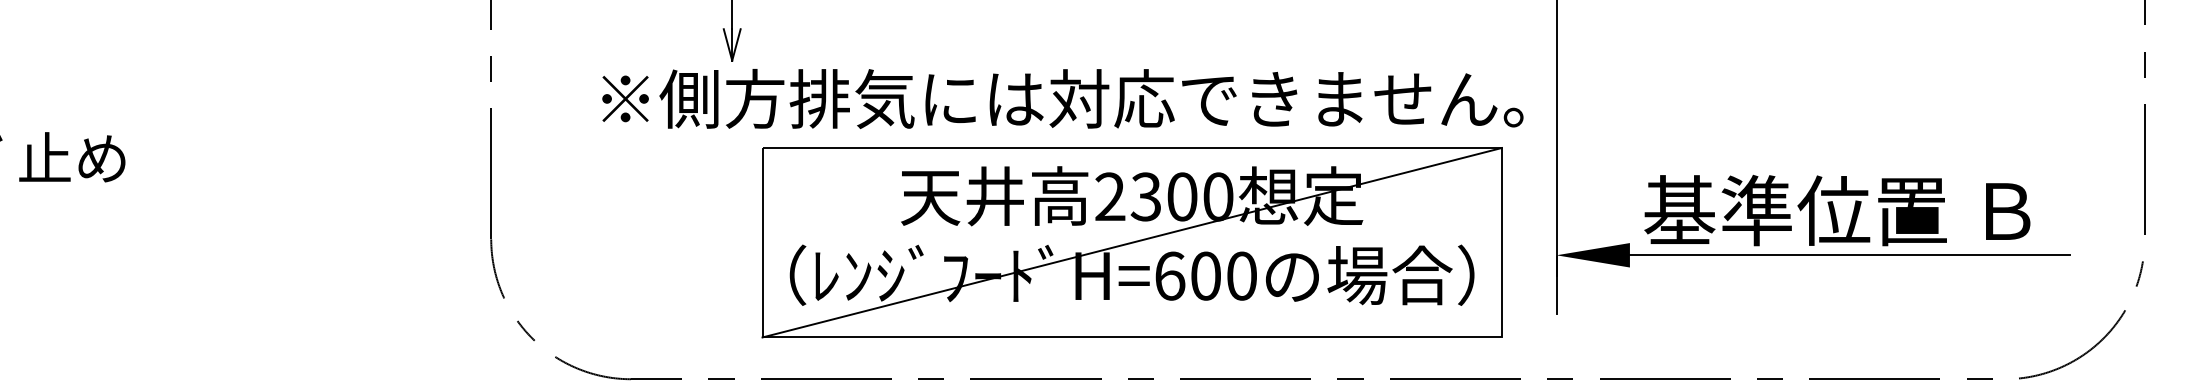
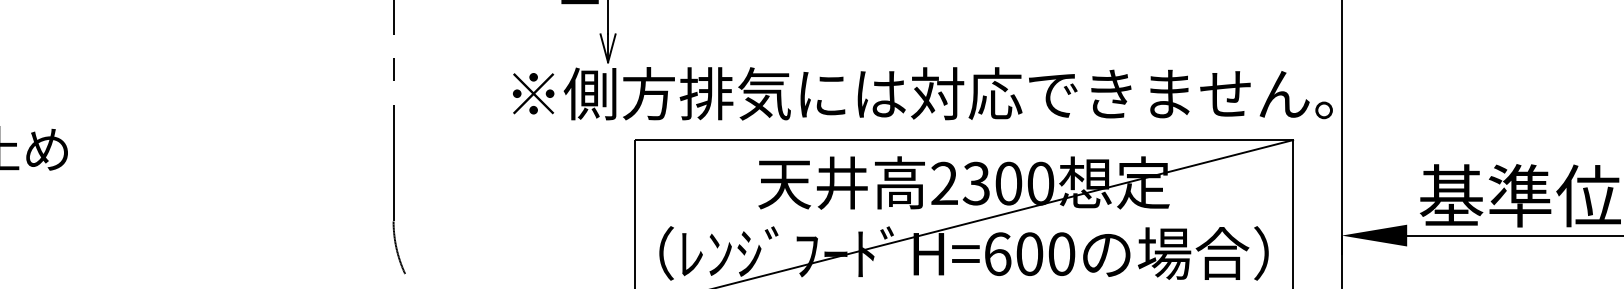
text: (1062, 98) -> (922, 93), moved

